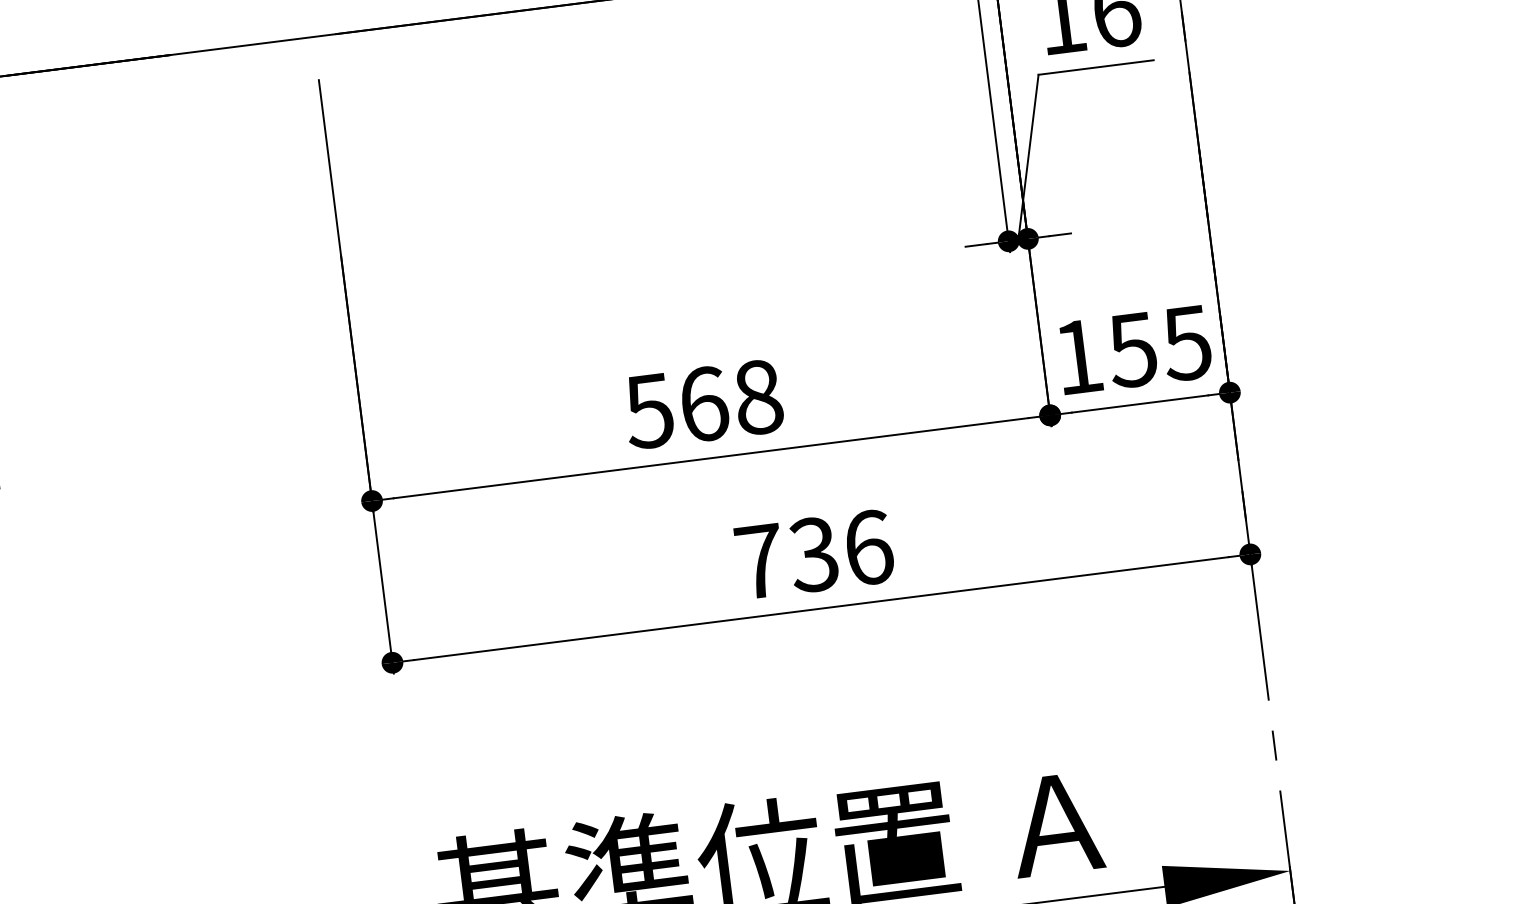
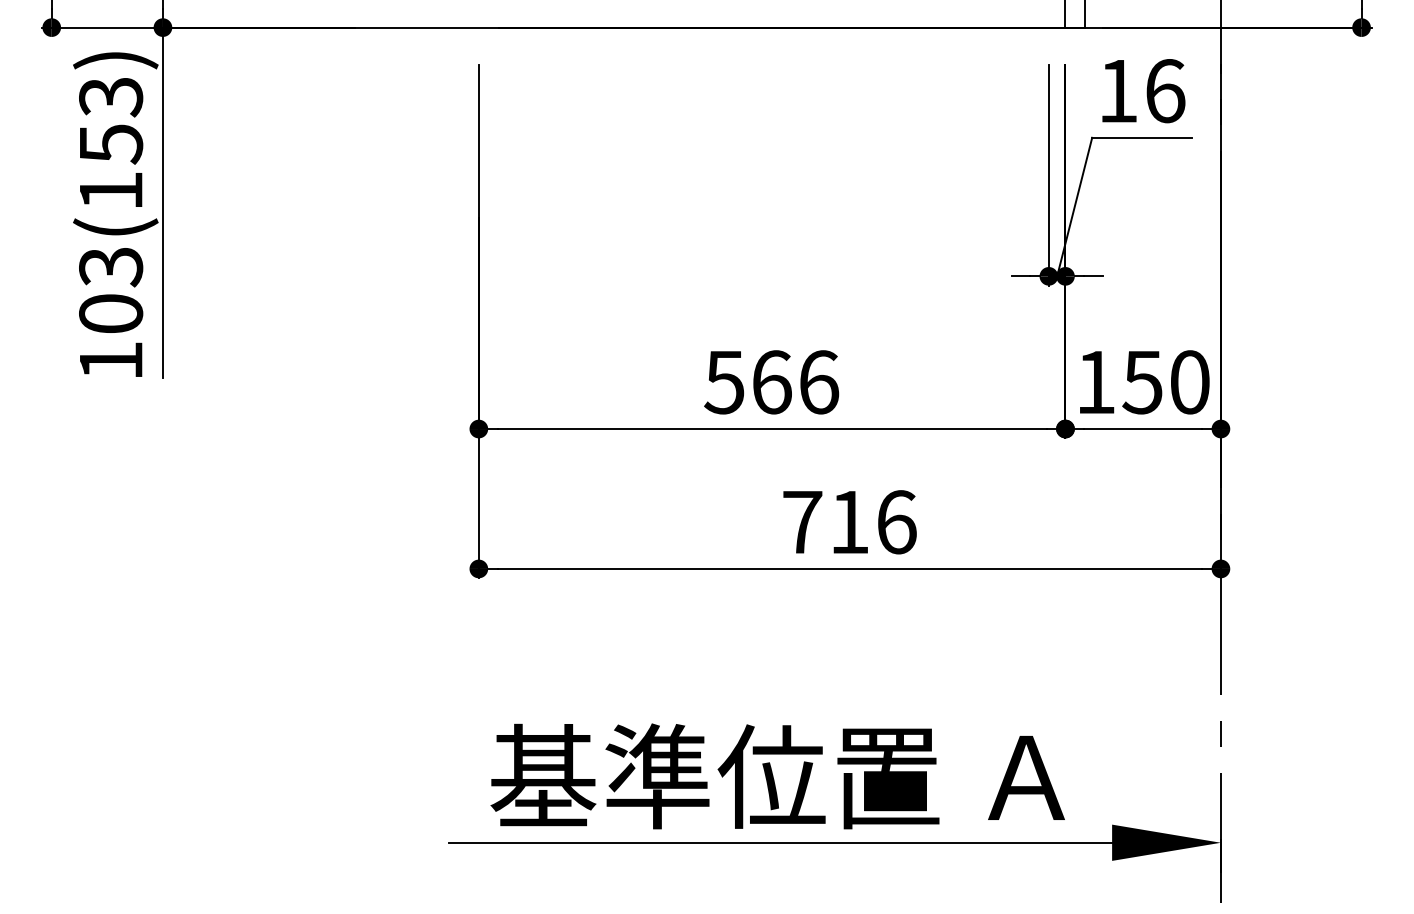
text: (1186, 343) -> (1189, 382), 155 -> 150
text: (759, 397) -> (819, 382), 568 -> 566
text: (813, 555) -> (848, 522), 736 -> 716

